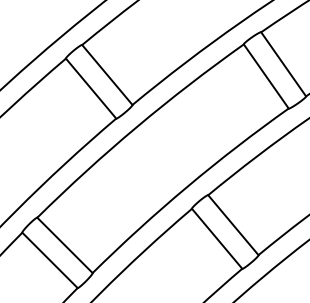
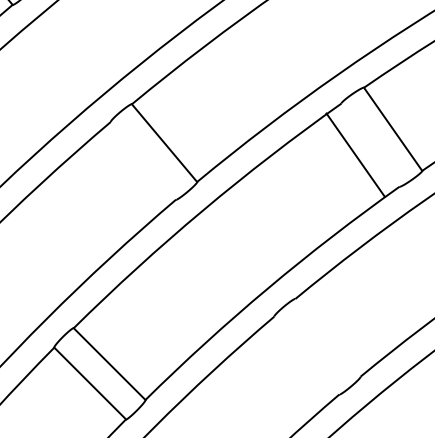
line: (266, 76) -> (355, 154), moved
line: (91, 88) -> (143, 160), removed
line: (233, 224) -> (327, 337), removed
line: (216, 238) -> (306, 355), removed

